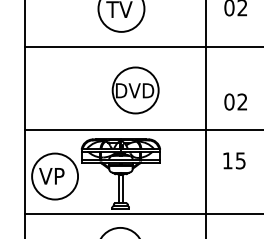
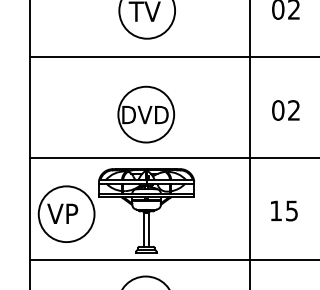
part: (135, 90) -> (146, 114), moved
text: (235, 101) -> (285, 109), moved
text: (234, 160) -> (284, 210), moved

